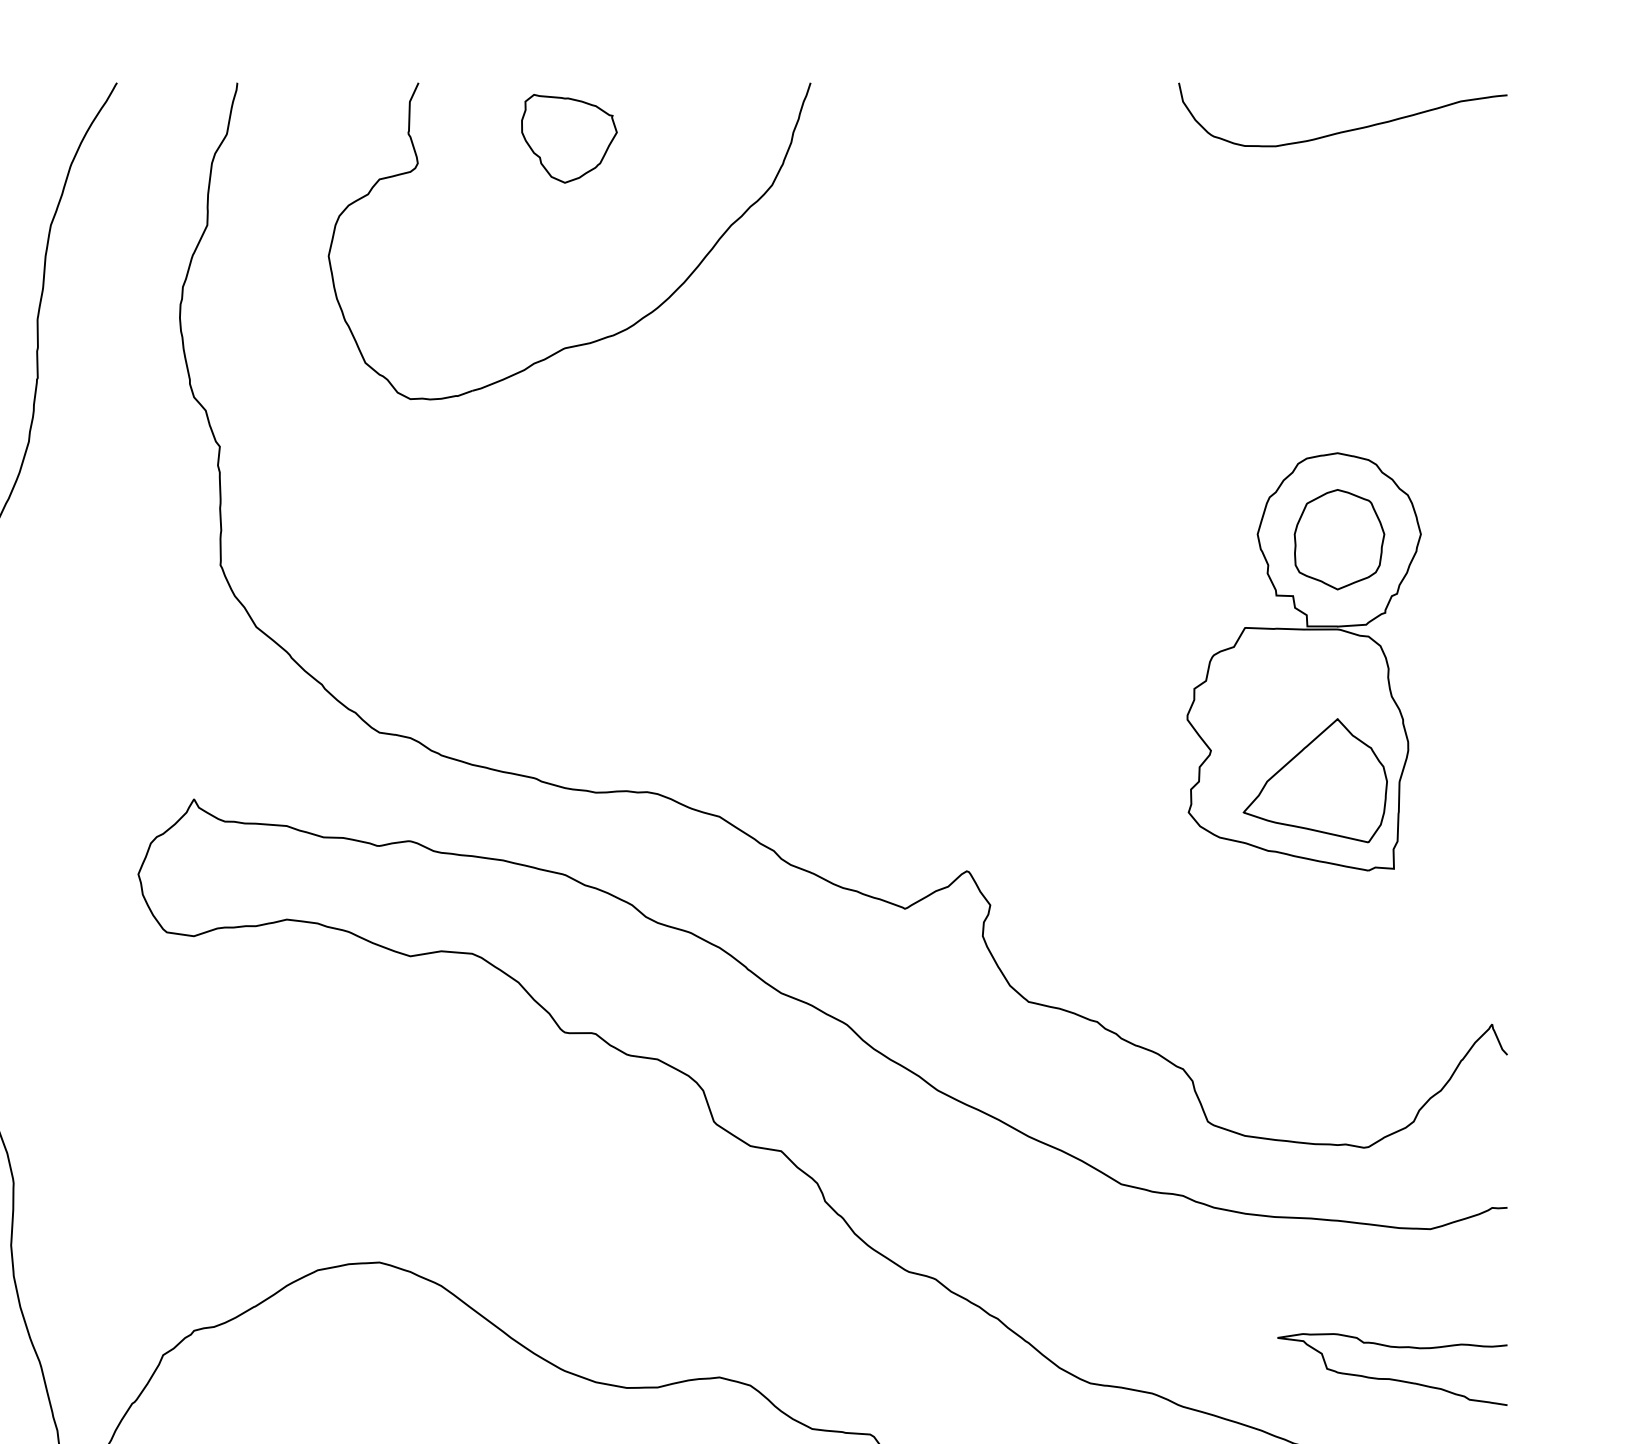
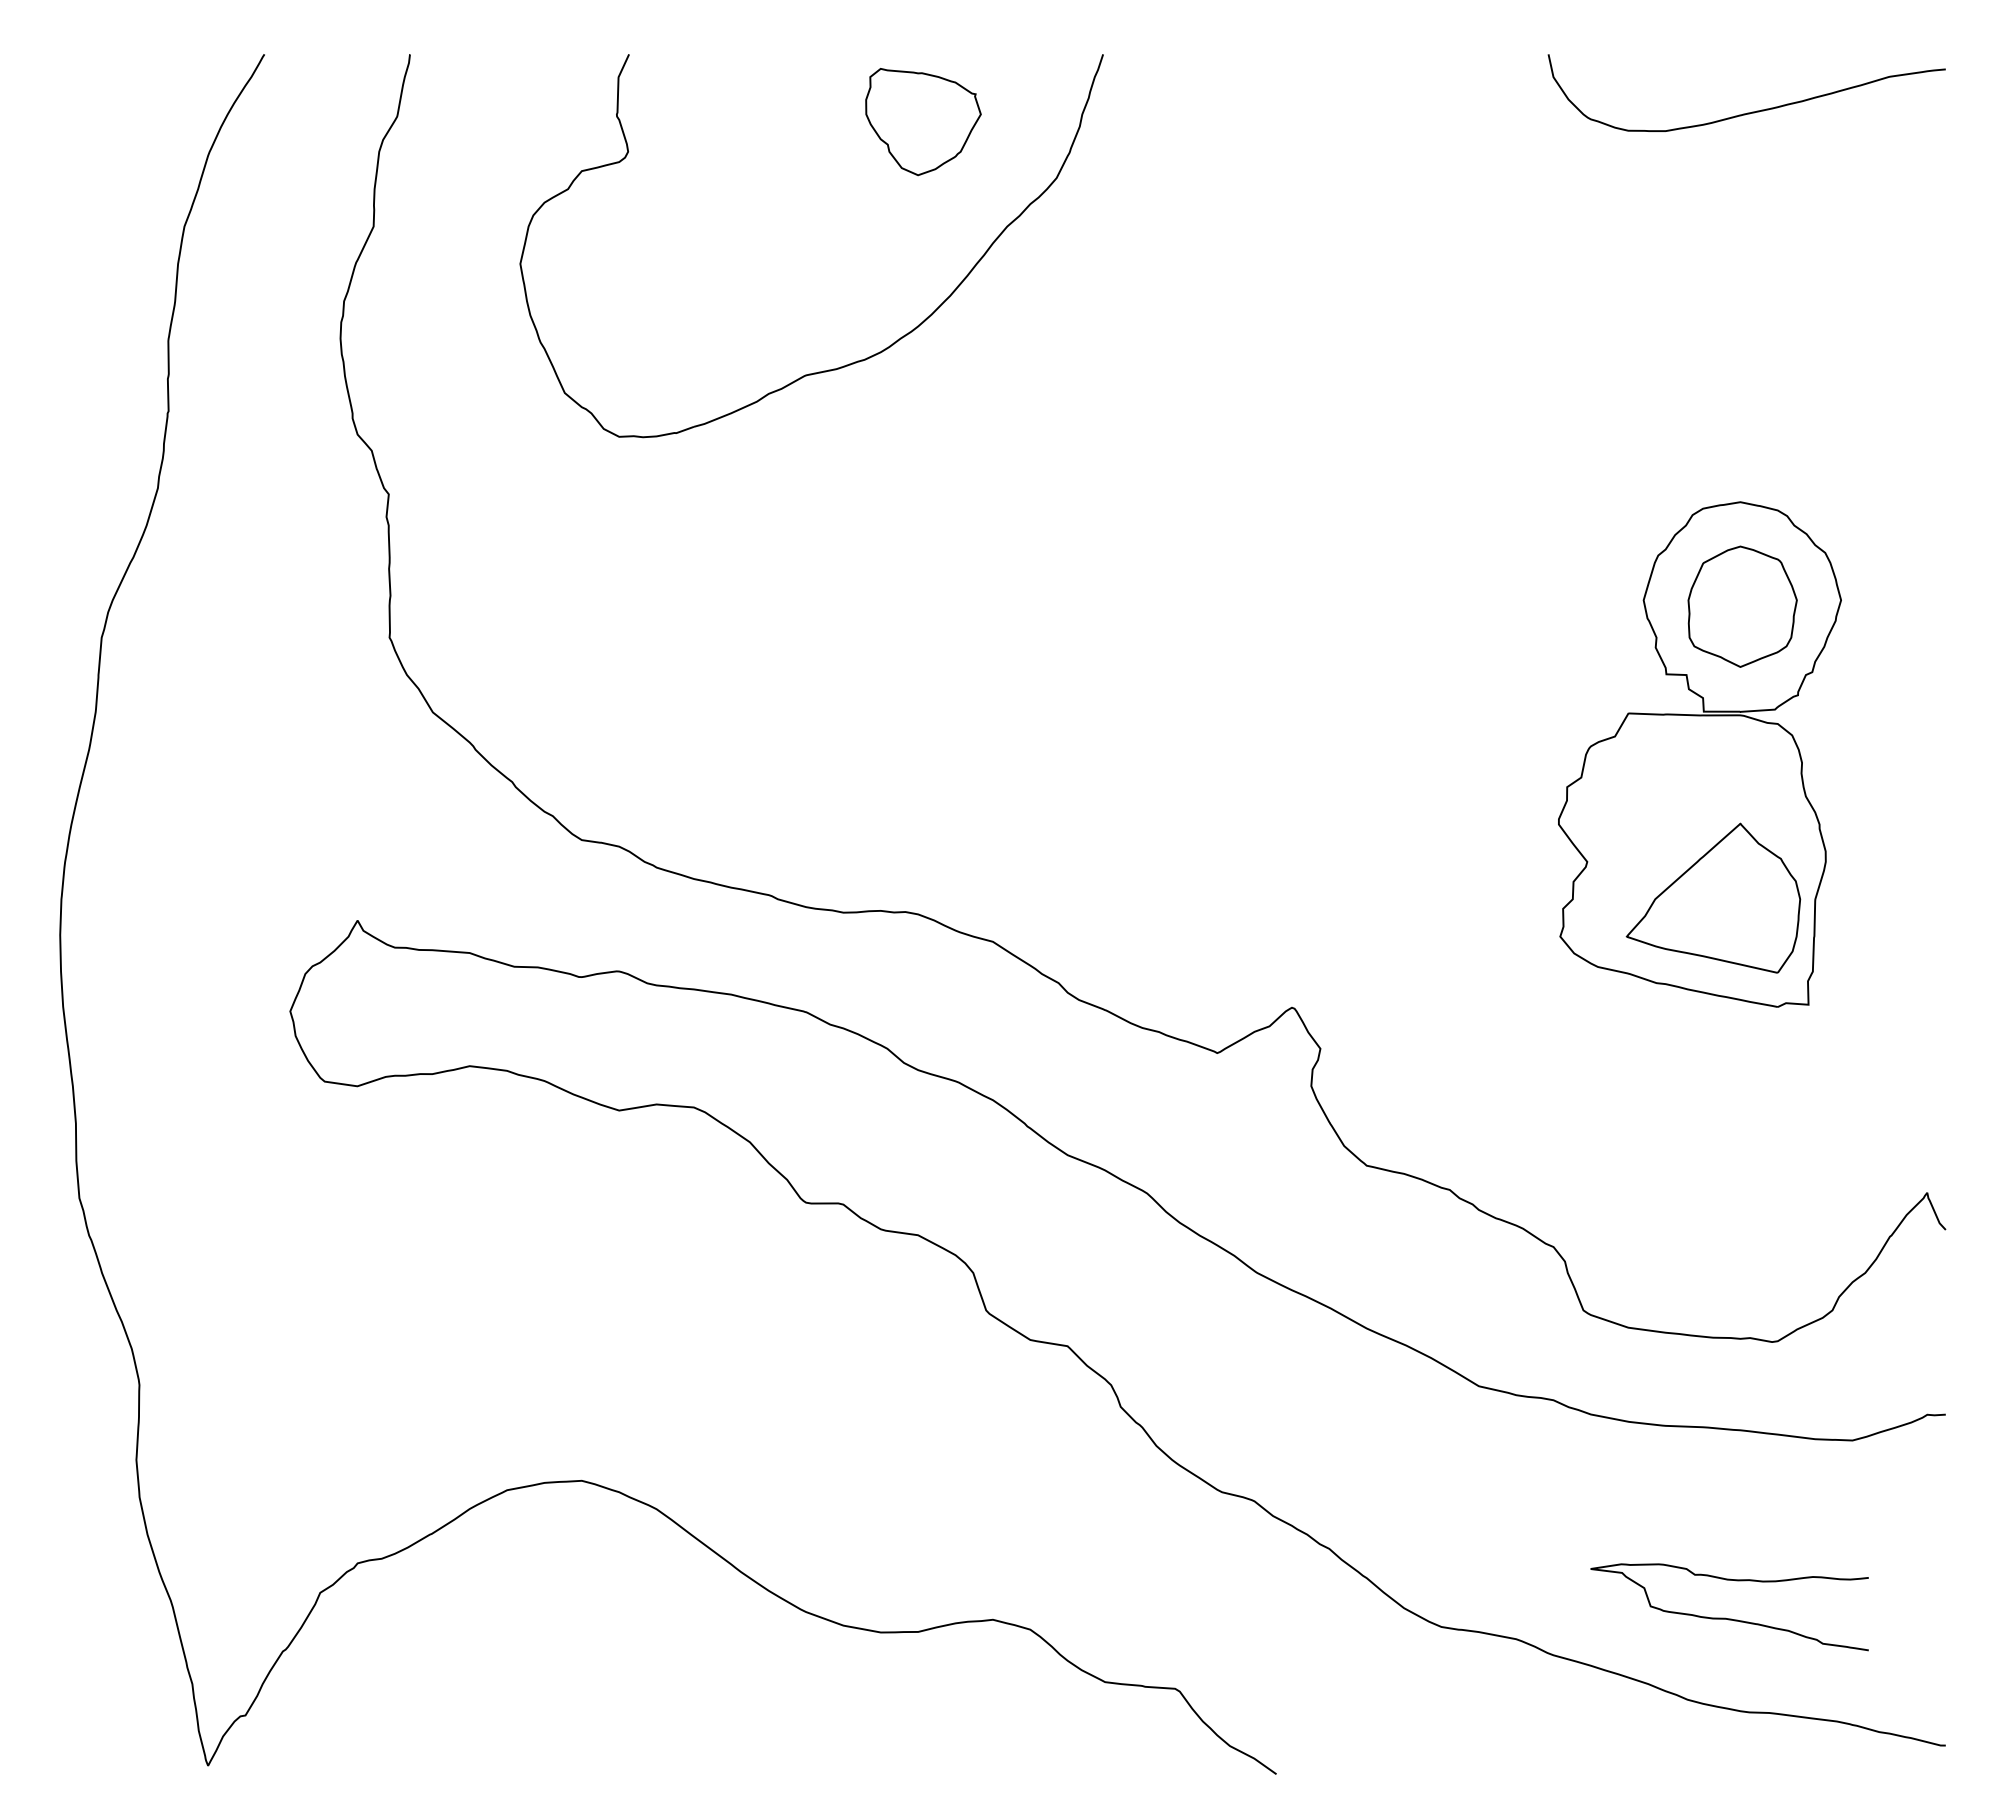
part: (569, 139) -> (923, 122), moved
curve: (1389, 1378) -> (1725, 1617), moved

